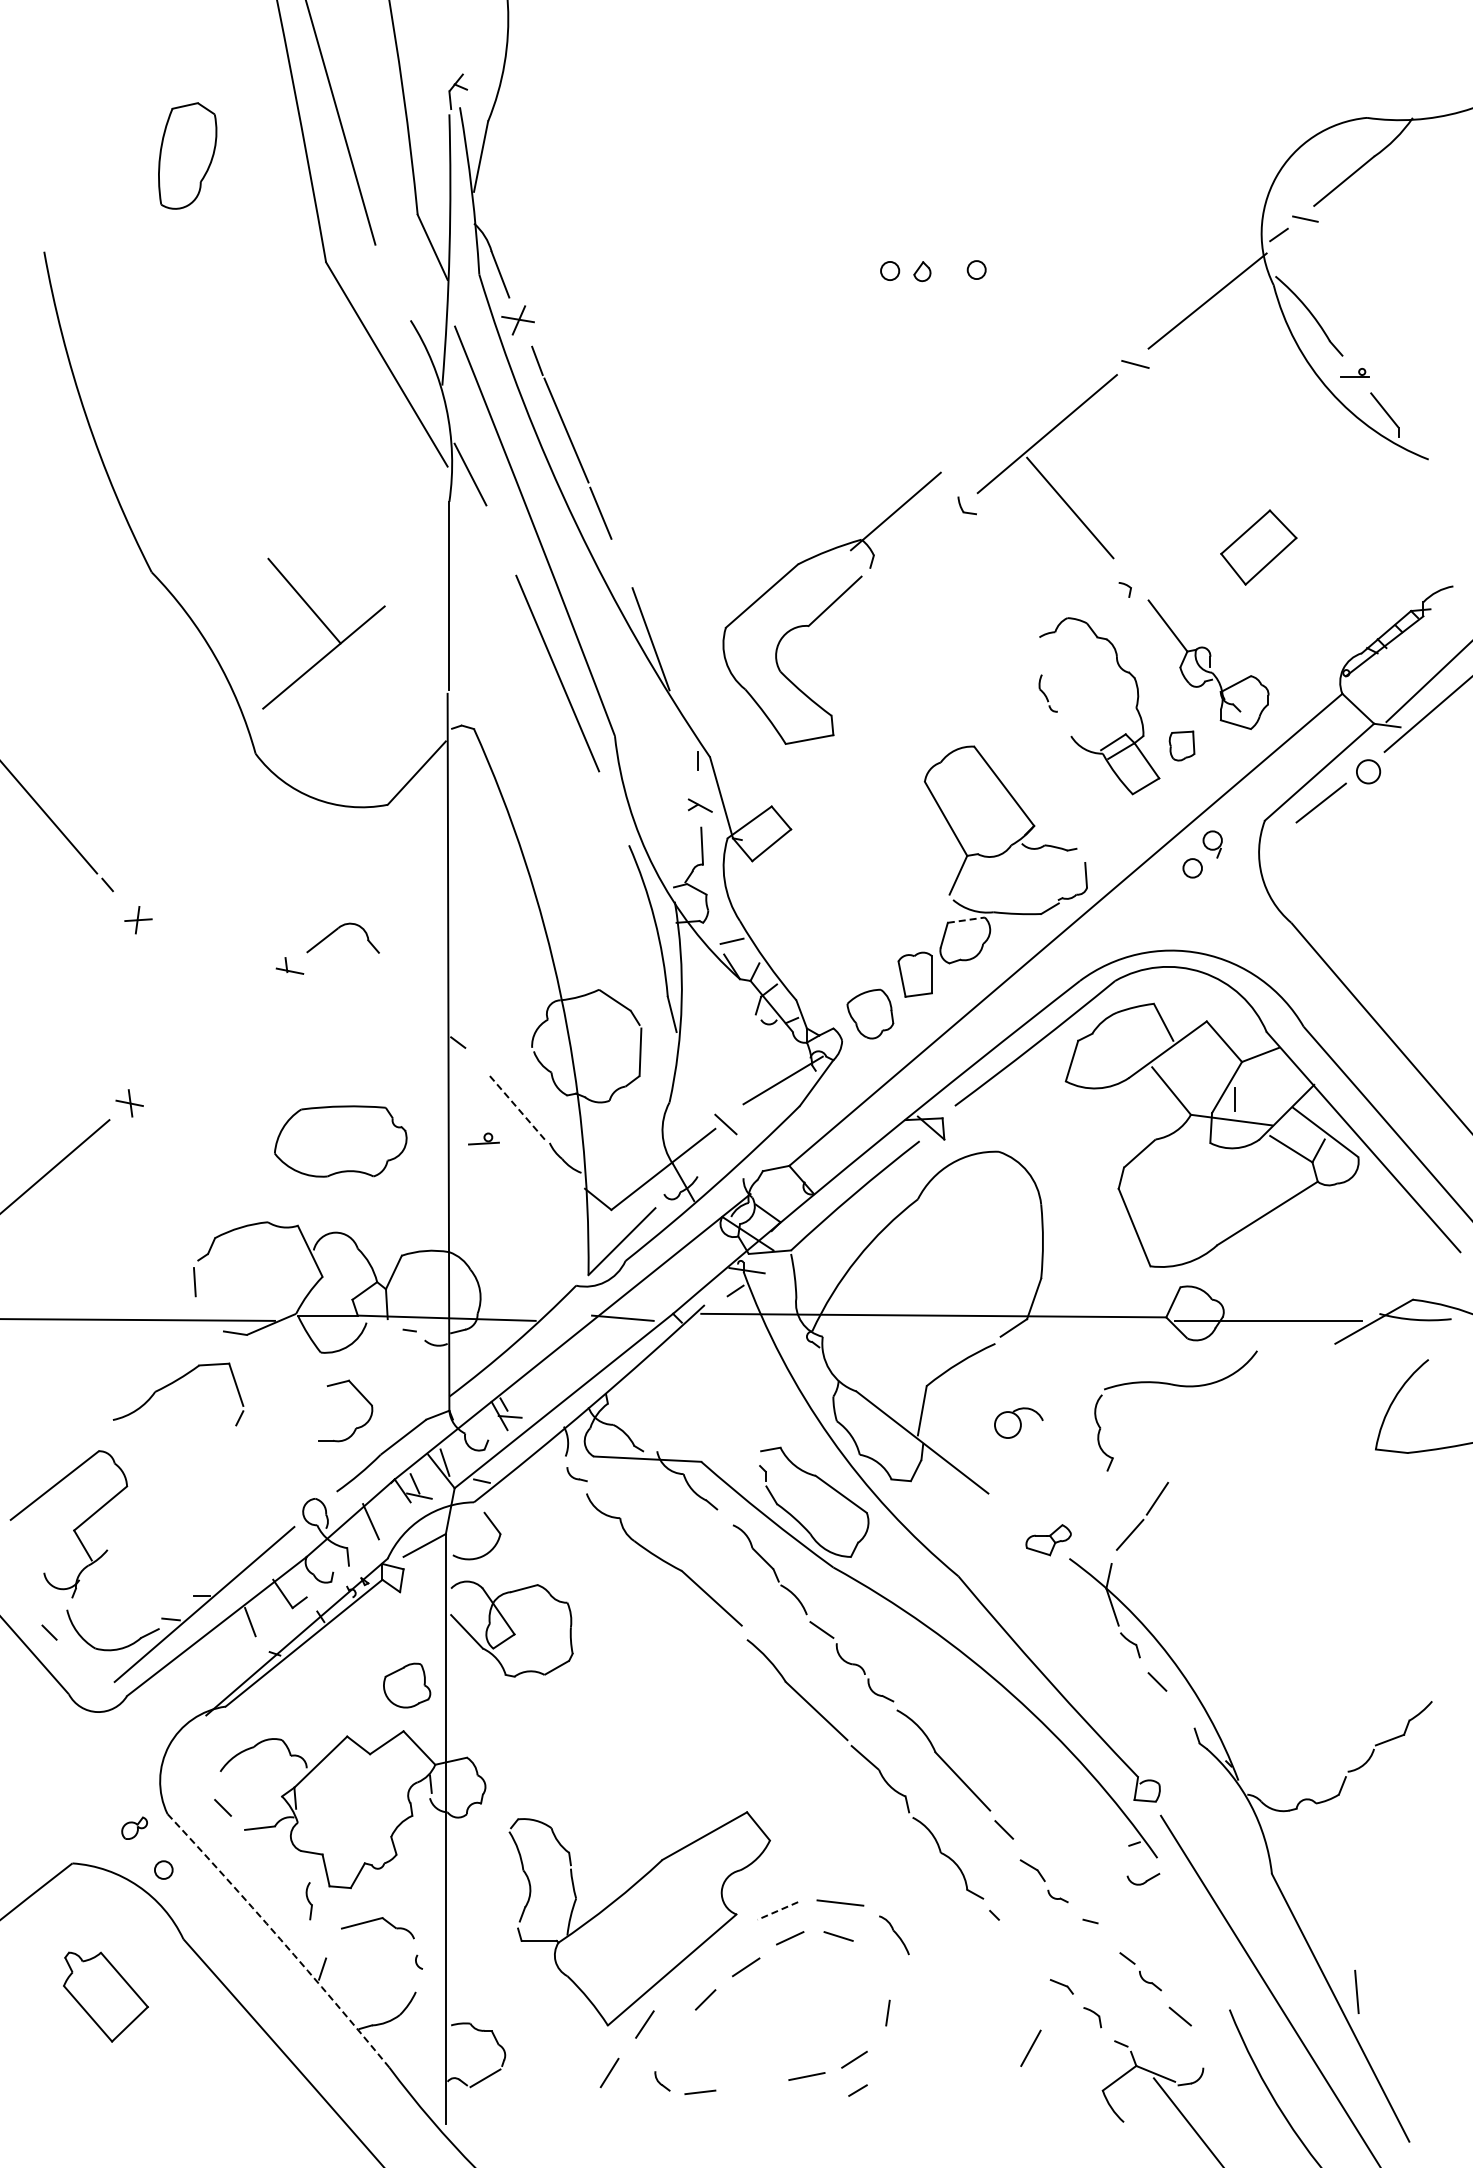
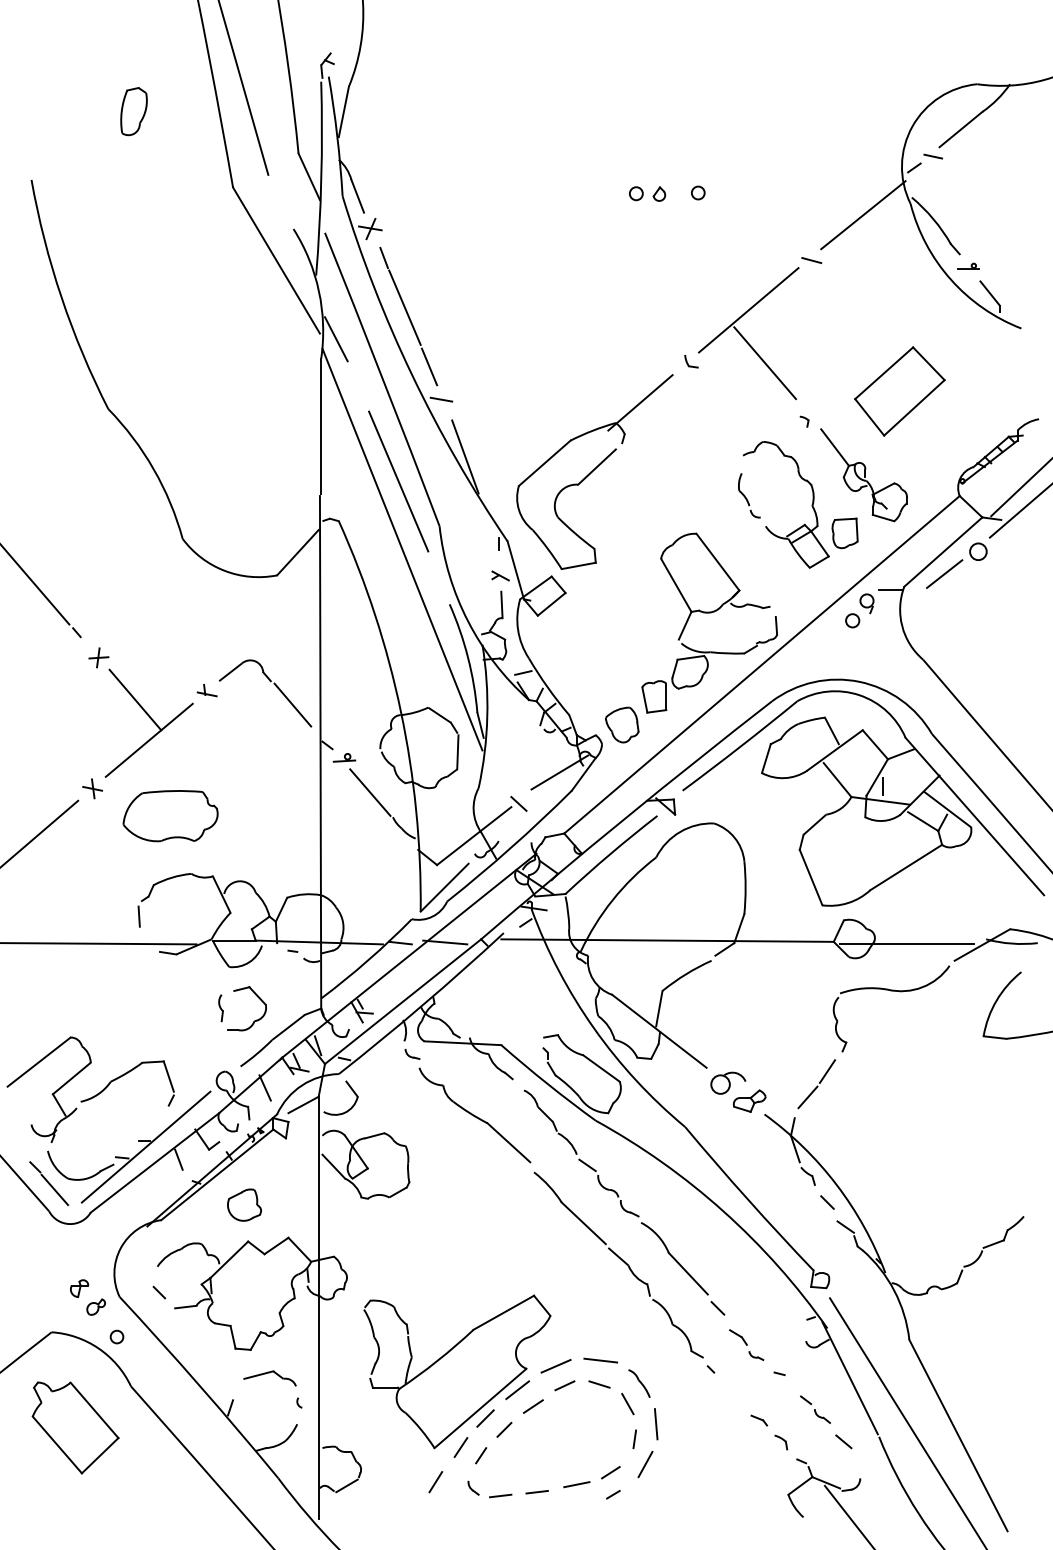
part: (187, 156) -> (133, 111), size x0.62
part: (1258, 547) -> (899, 391), size x1.67
line: (617, 558) -> (441, 399), added
part: (831, 607) -> (594, 471), moved
part: (323, 633) -> (148, 723), moved
part: (1048, 693) -> (749, 495), size x1.67
part: (1181, 745) -> (844, 532), size x1.43
line: (562, 768) -> (402, 549), added
line: (1246, 825) -> (891, 590), added
line: (966, 920) -> (690, 658), dashed -> solid
line: (409, 986) -> (292, 705), added
line: (518, 1109) -> (370, 793), dashed -> solid
part: (483, 1138) -> (344, 757), moved
part: (340, 1141) -> (170, 816), moved
line: (560, 1318) -> (400, 942), added
part: (173, 1383) -> (123, 1075), moved
part: (1175, 1386) -> (891, 991), moved
part: (1018, 1422) -> (728, 1082), moved
line: (76, 1664) -> (54, 1190), added
part: (407, 1685) -> (244, 1205), moved
line: (1182, 1716) -> (845, 1227), added
part: (111, 1801) -> (79, 1288), added
part: (308, 1901) -> (220, 1008), moved
line: (777, 1911) -> (555, 1366), dashed -> solid
line: (1188, 1927) -> (849, 1378), added
arc: (280, 1939) -> (200, 1386), dashed -> solid
line: (724, 1944) -> (517, 1390), added
line: (878, 1963) -> (628, 1403), added
line: (678, 1983) -> (485, 1418), added
line: (1356, 1991) -> (655, 1423), moved
part: (105, 1996) -> (75, 1427), size x1.43
line: (673, 2035) -> (481, 1455), added
line: (1030, 2047) -> (645, 1463), moved
line: (751, 2086) -> (537, 1491), added

